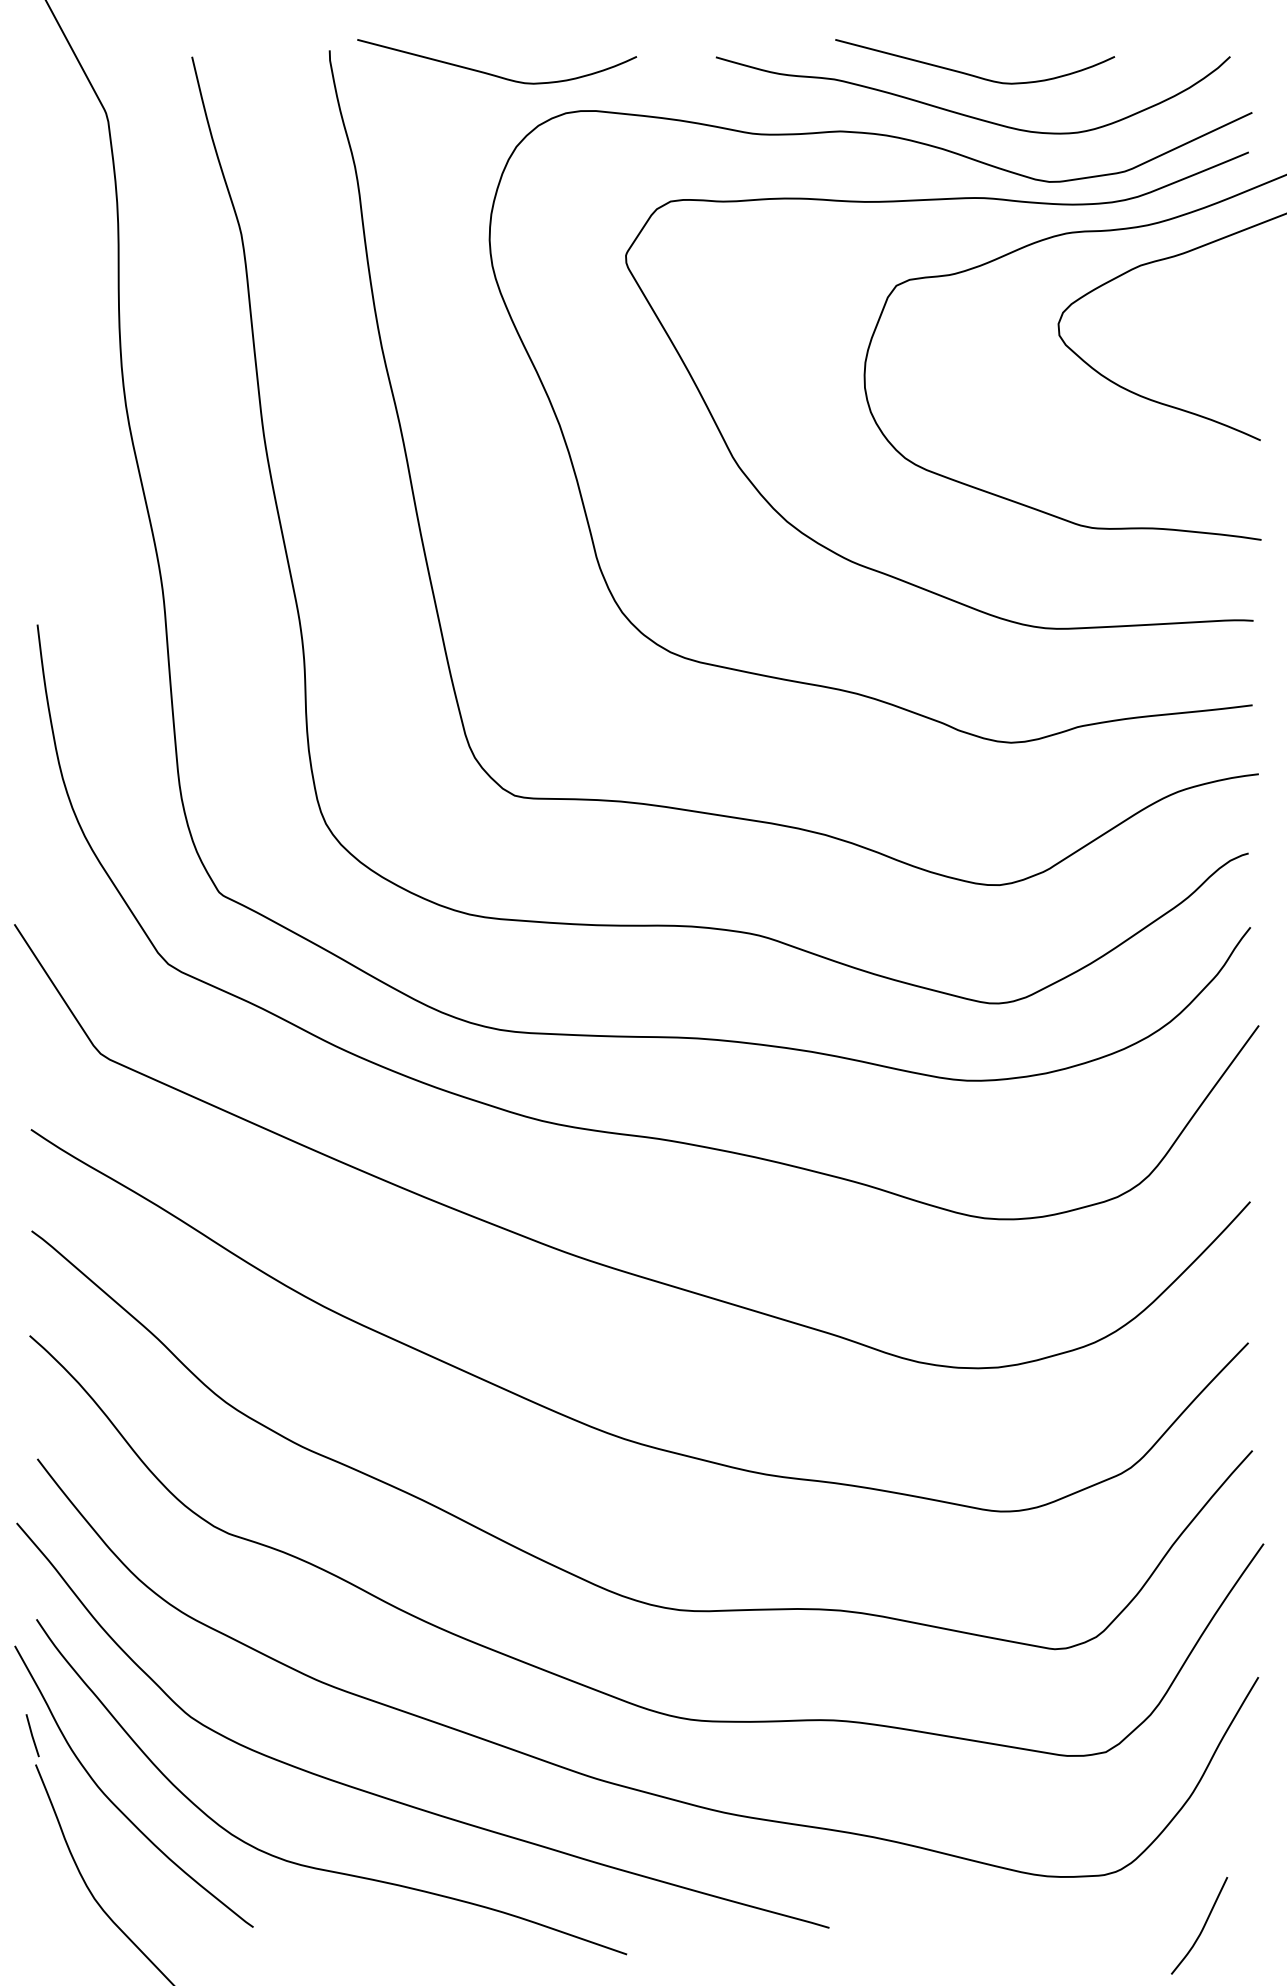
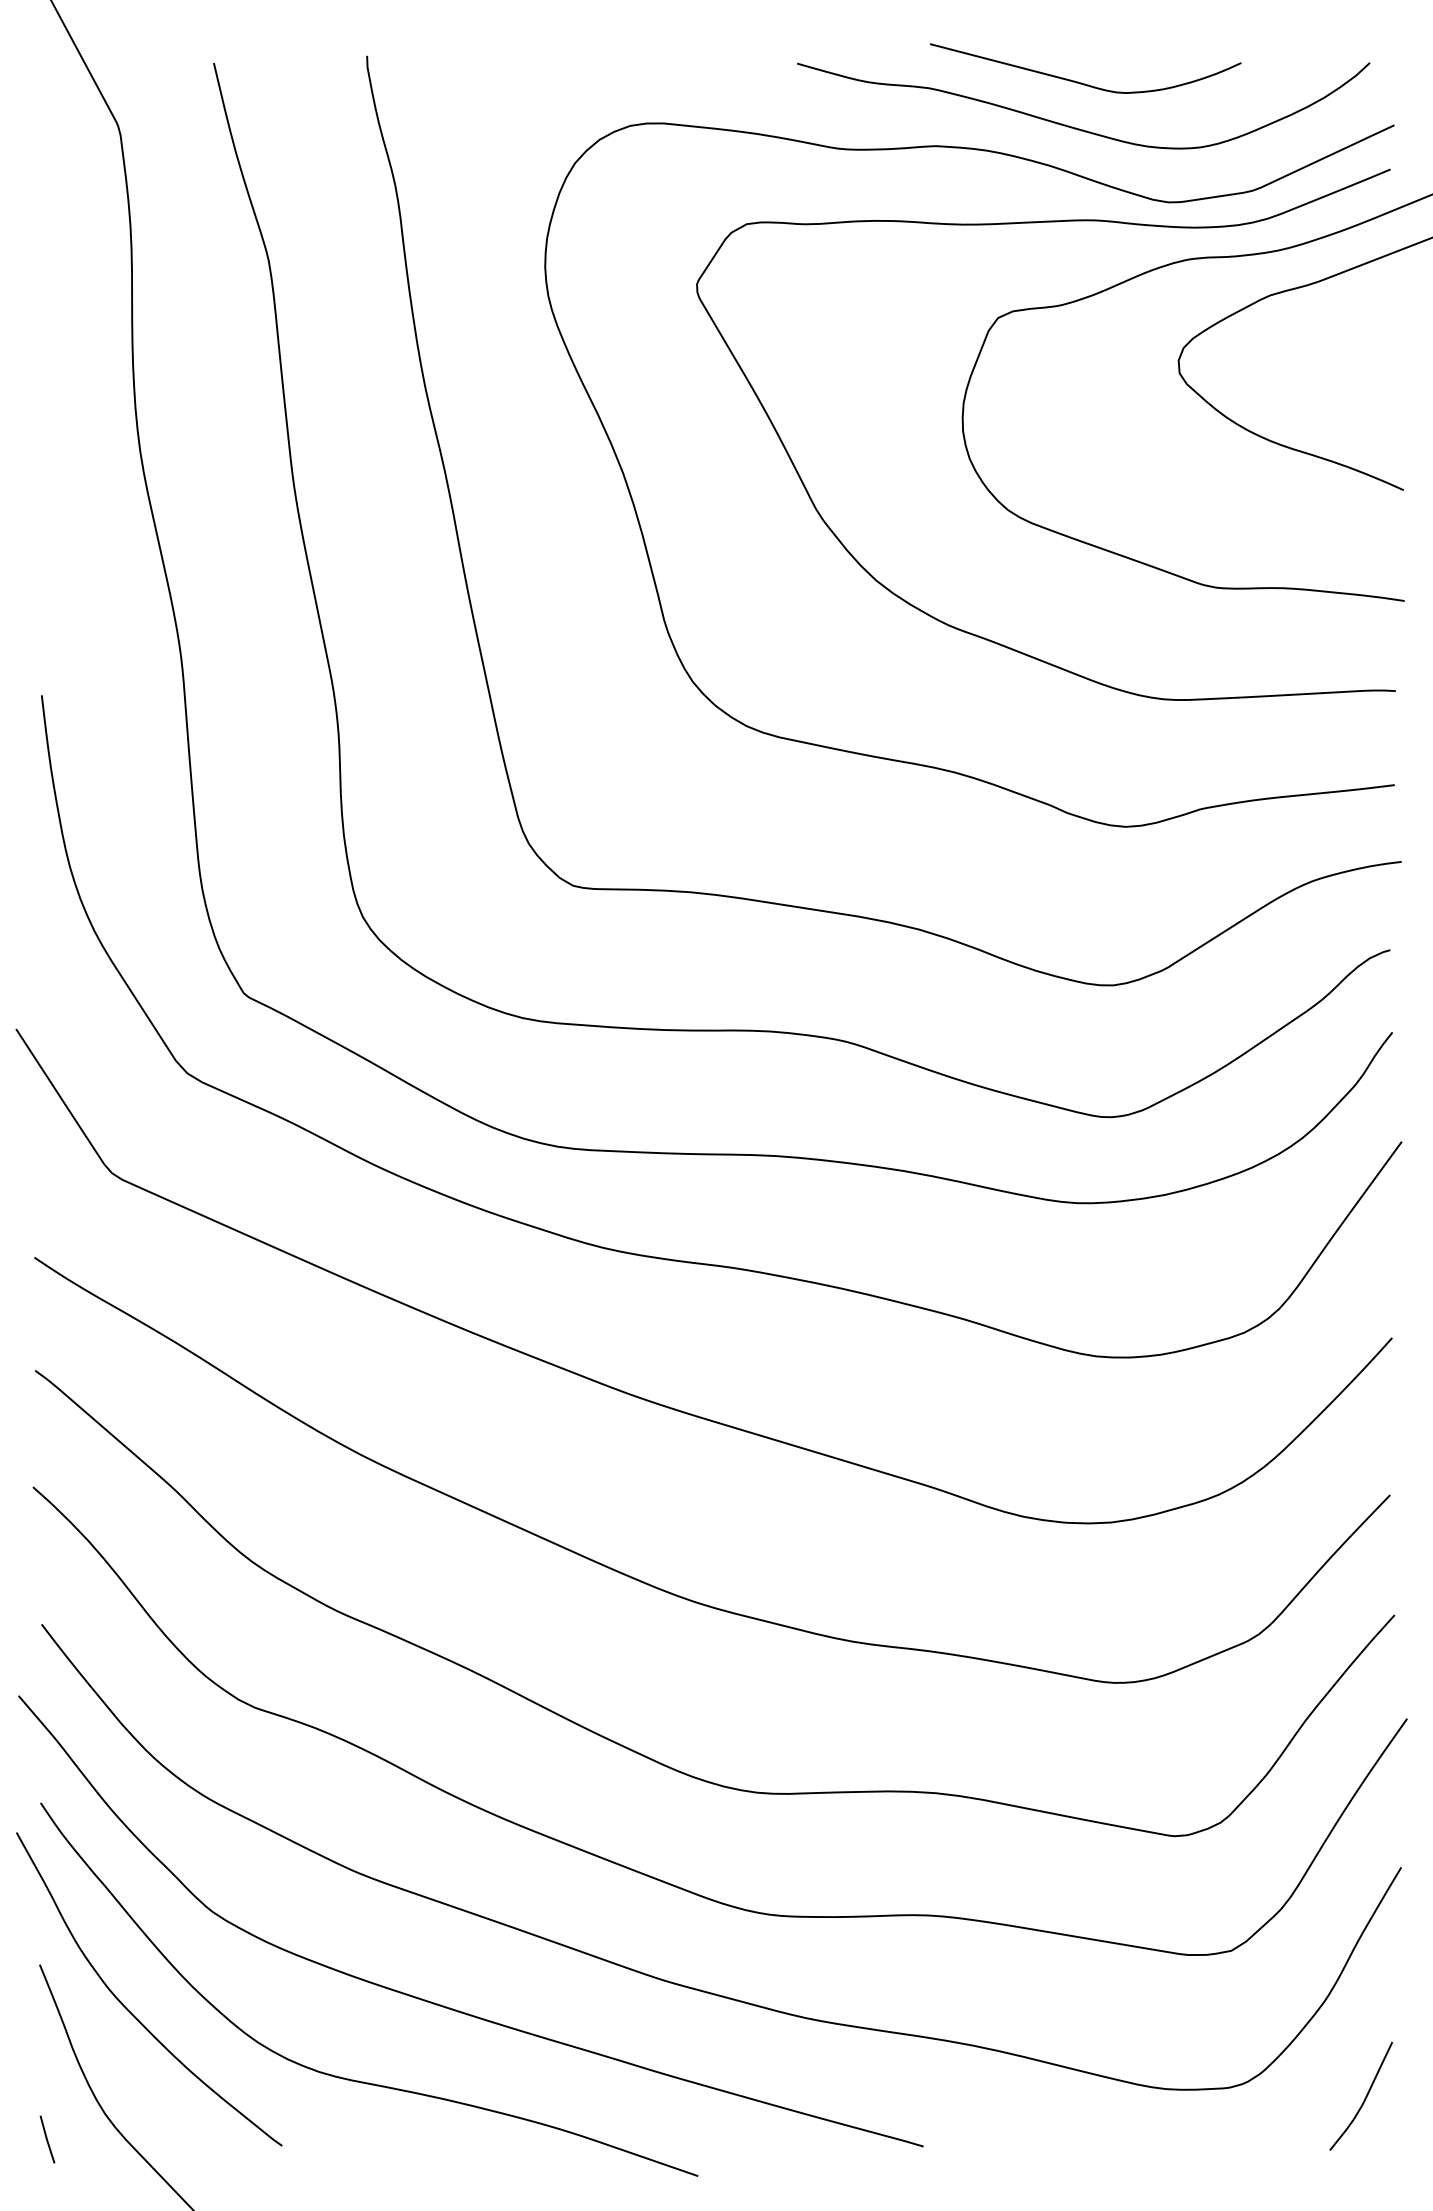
curve: (494, 74) -> (550, 82), removed
line: (32, 1735) -> (47, 2139), moved
curve: (1202, 1927) -> (1364, 2098), moved

